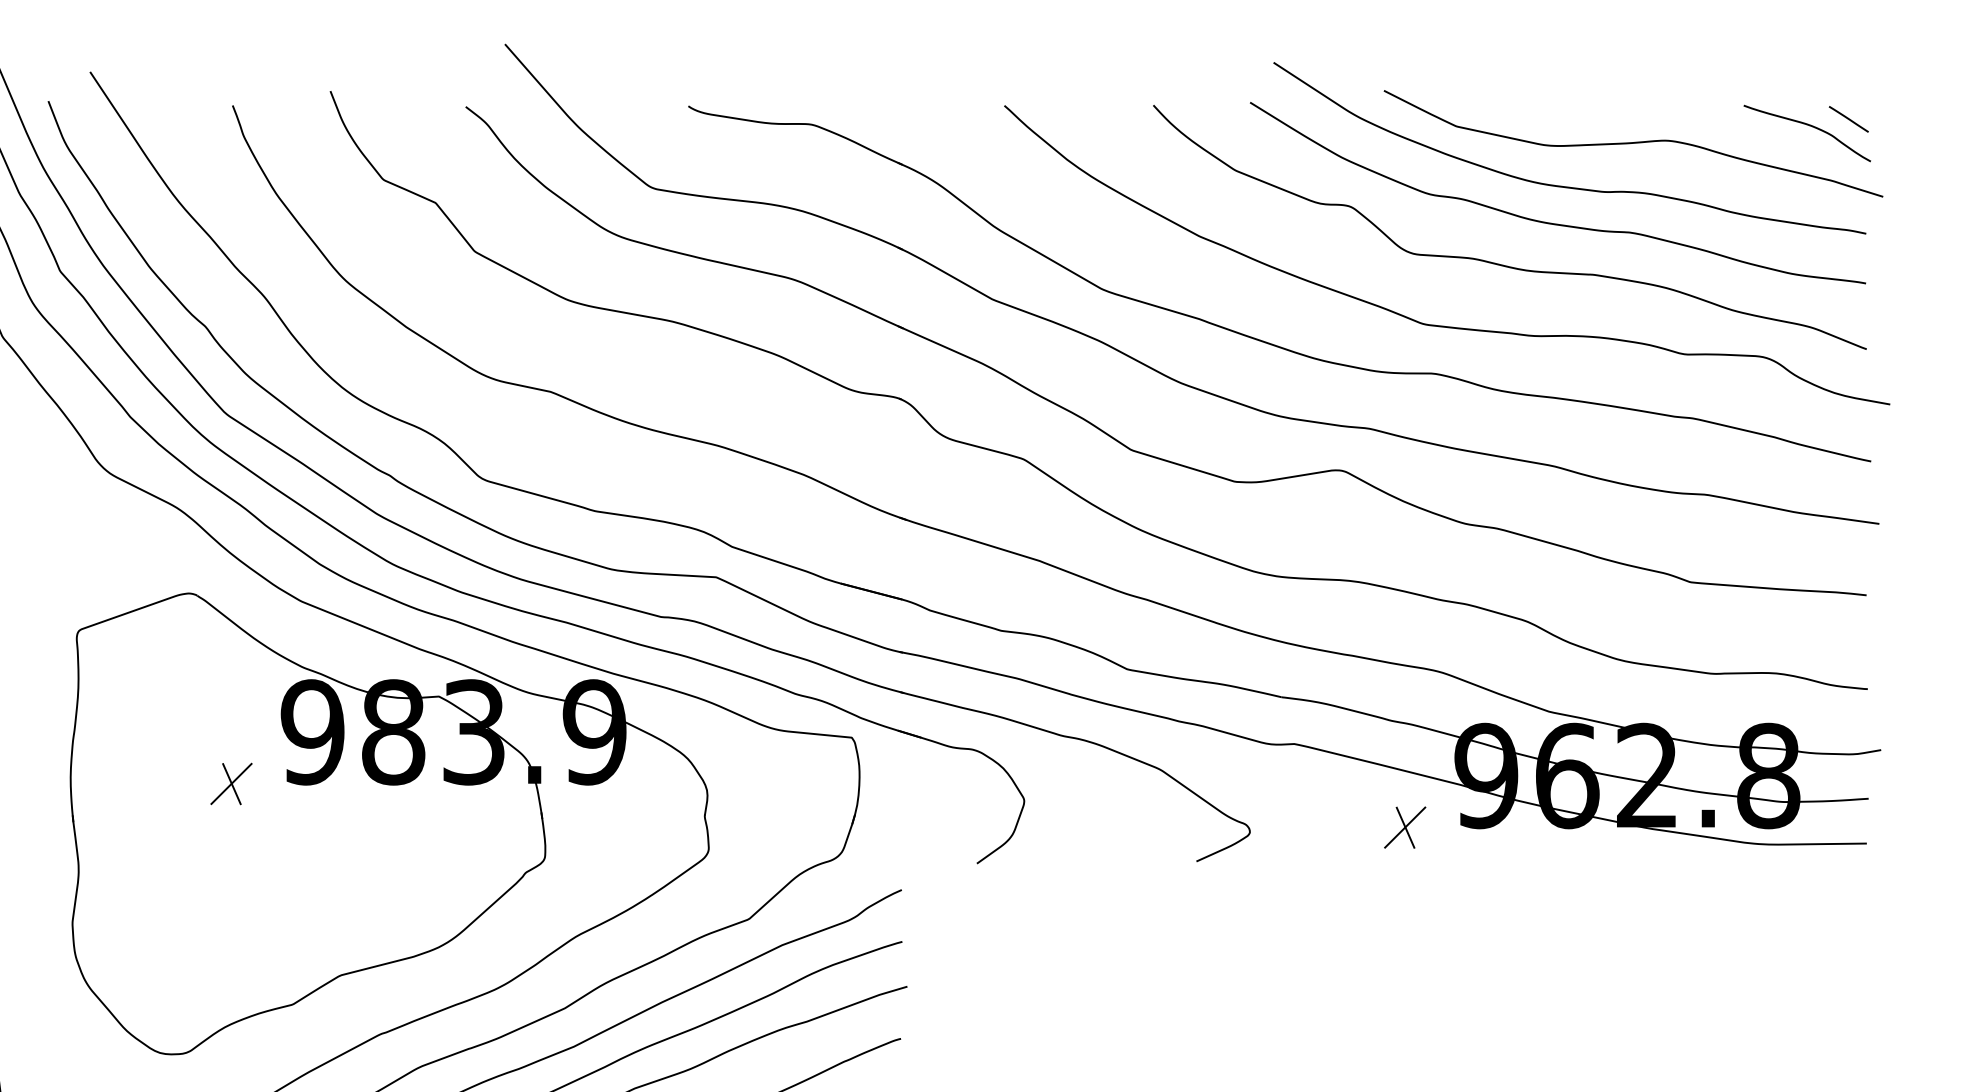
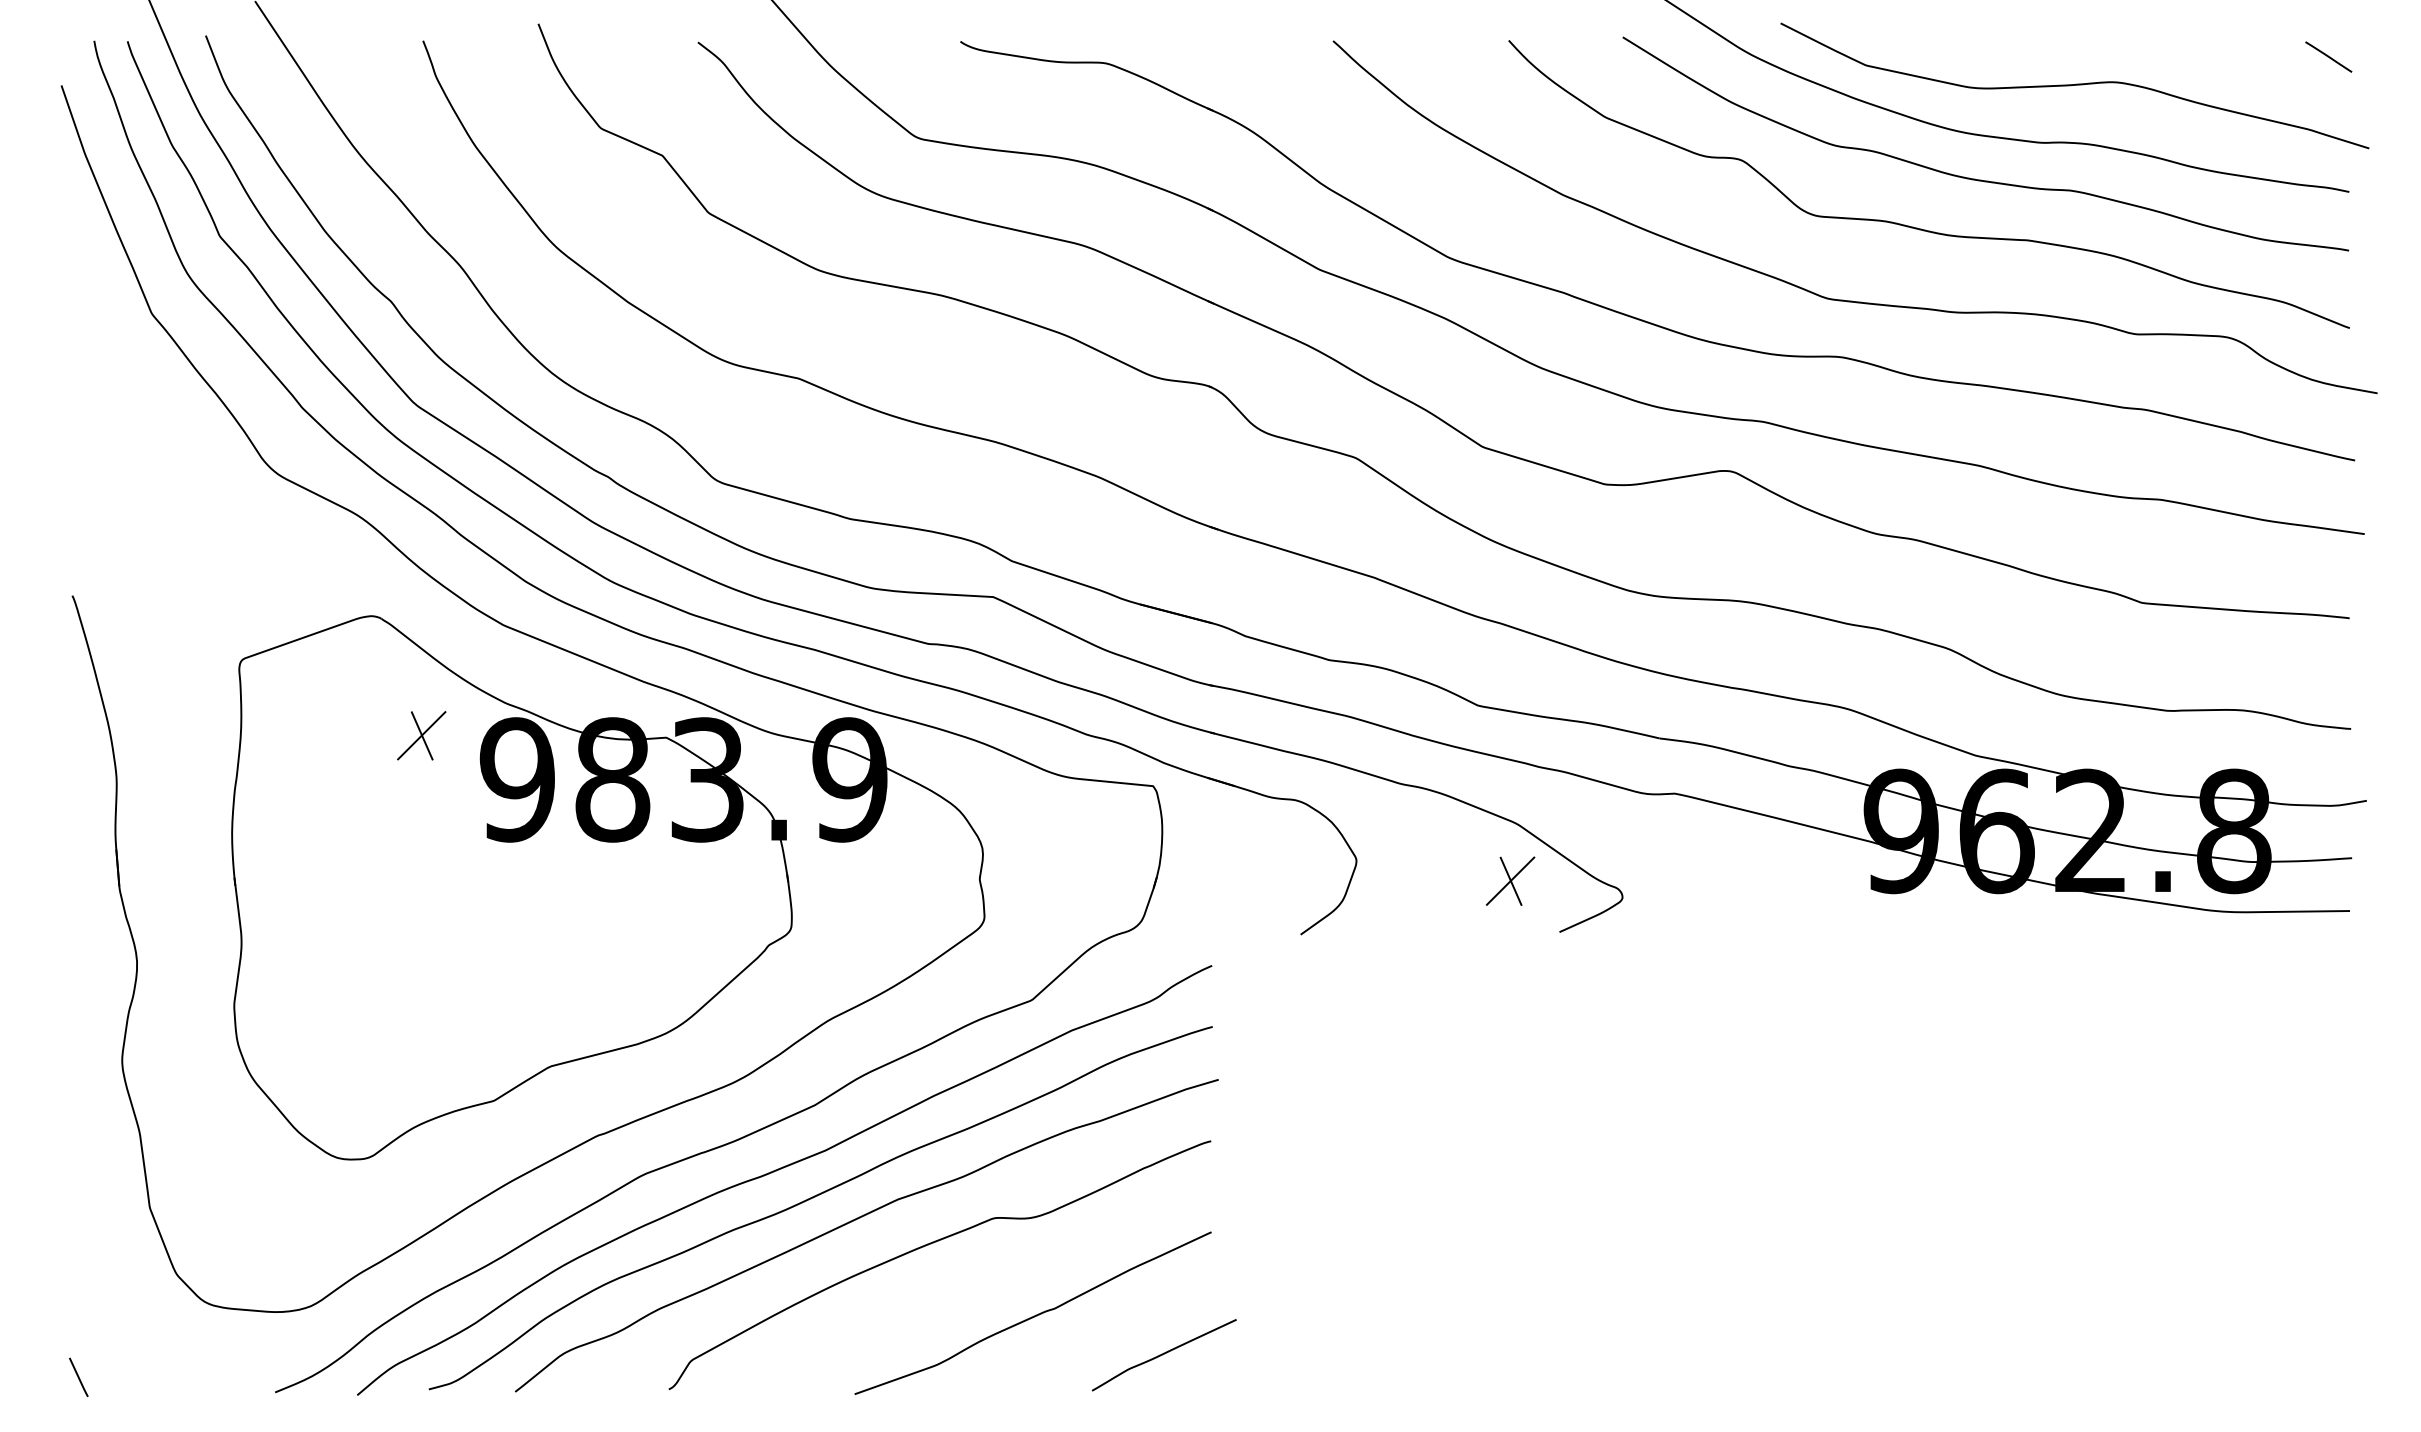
curve: (1810, 126) -> (2283, 65), removed
part: (231, 783) -> (421, 735), moved
part: (1405, 827) -> (1510, 880), moved

